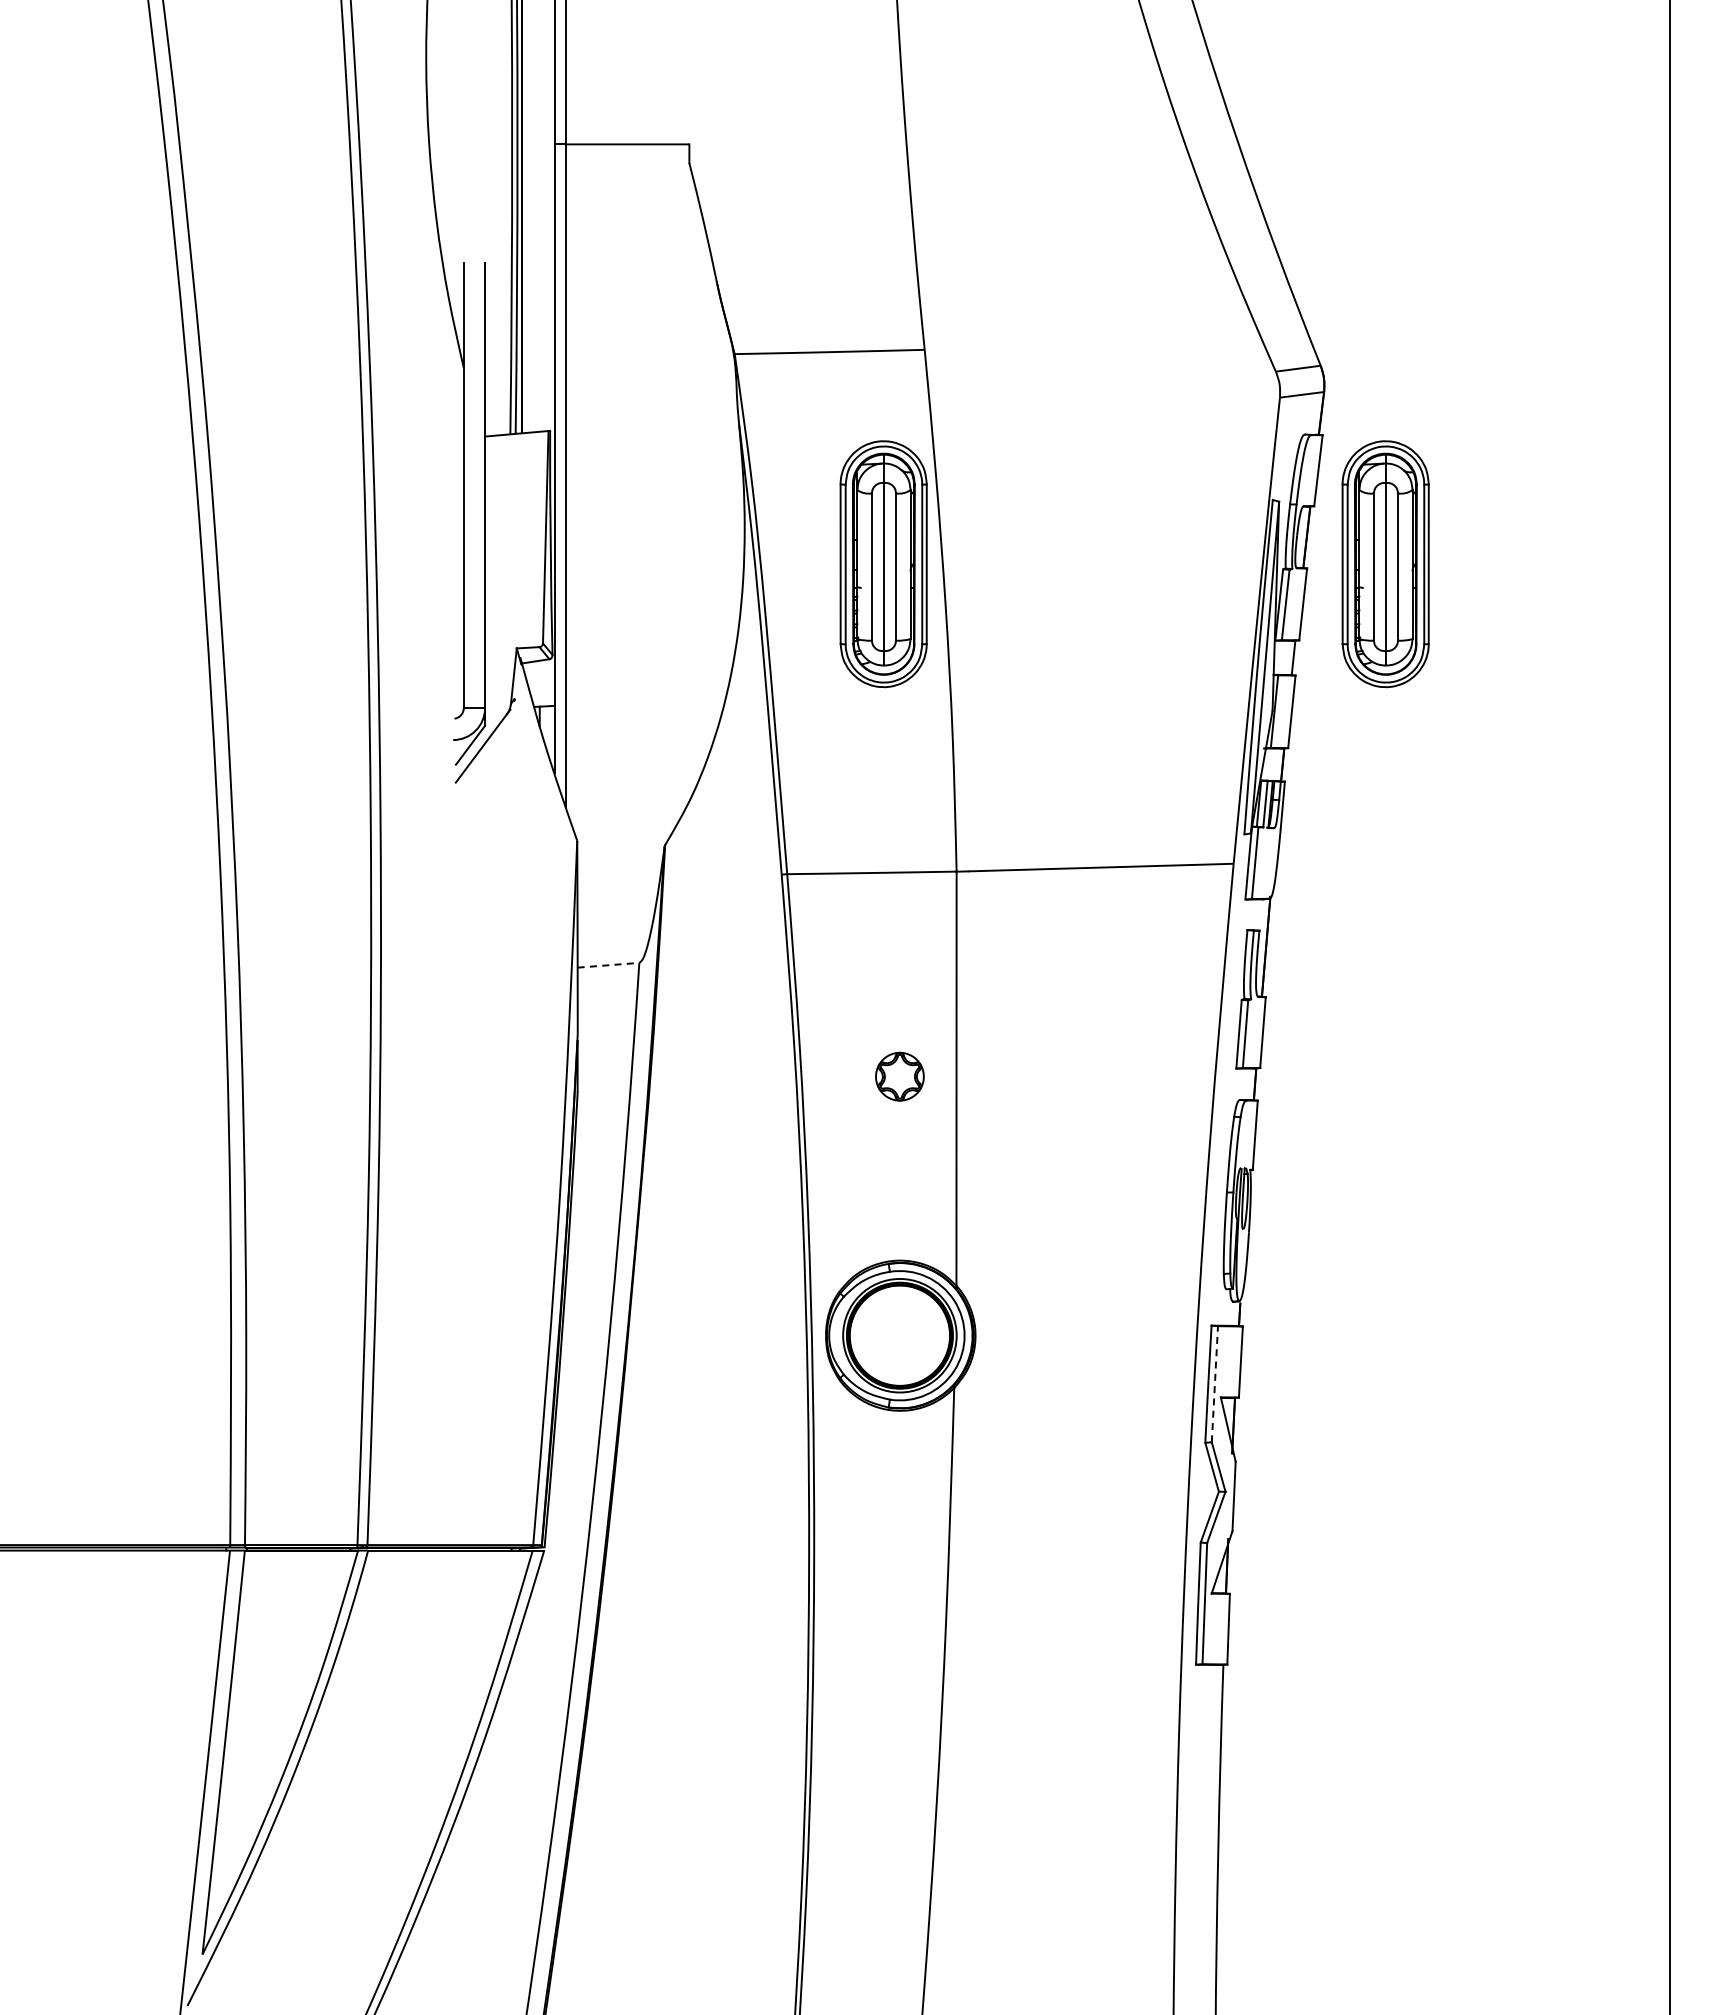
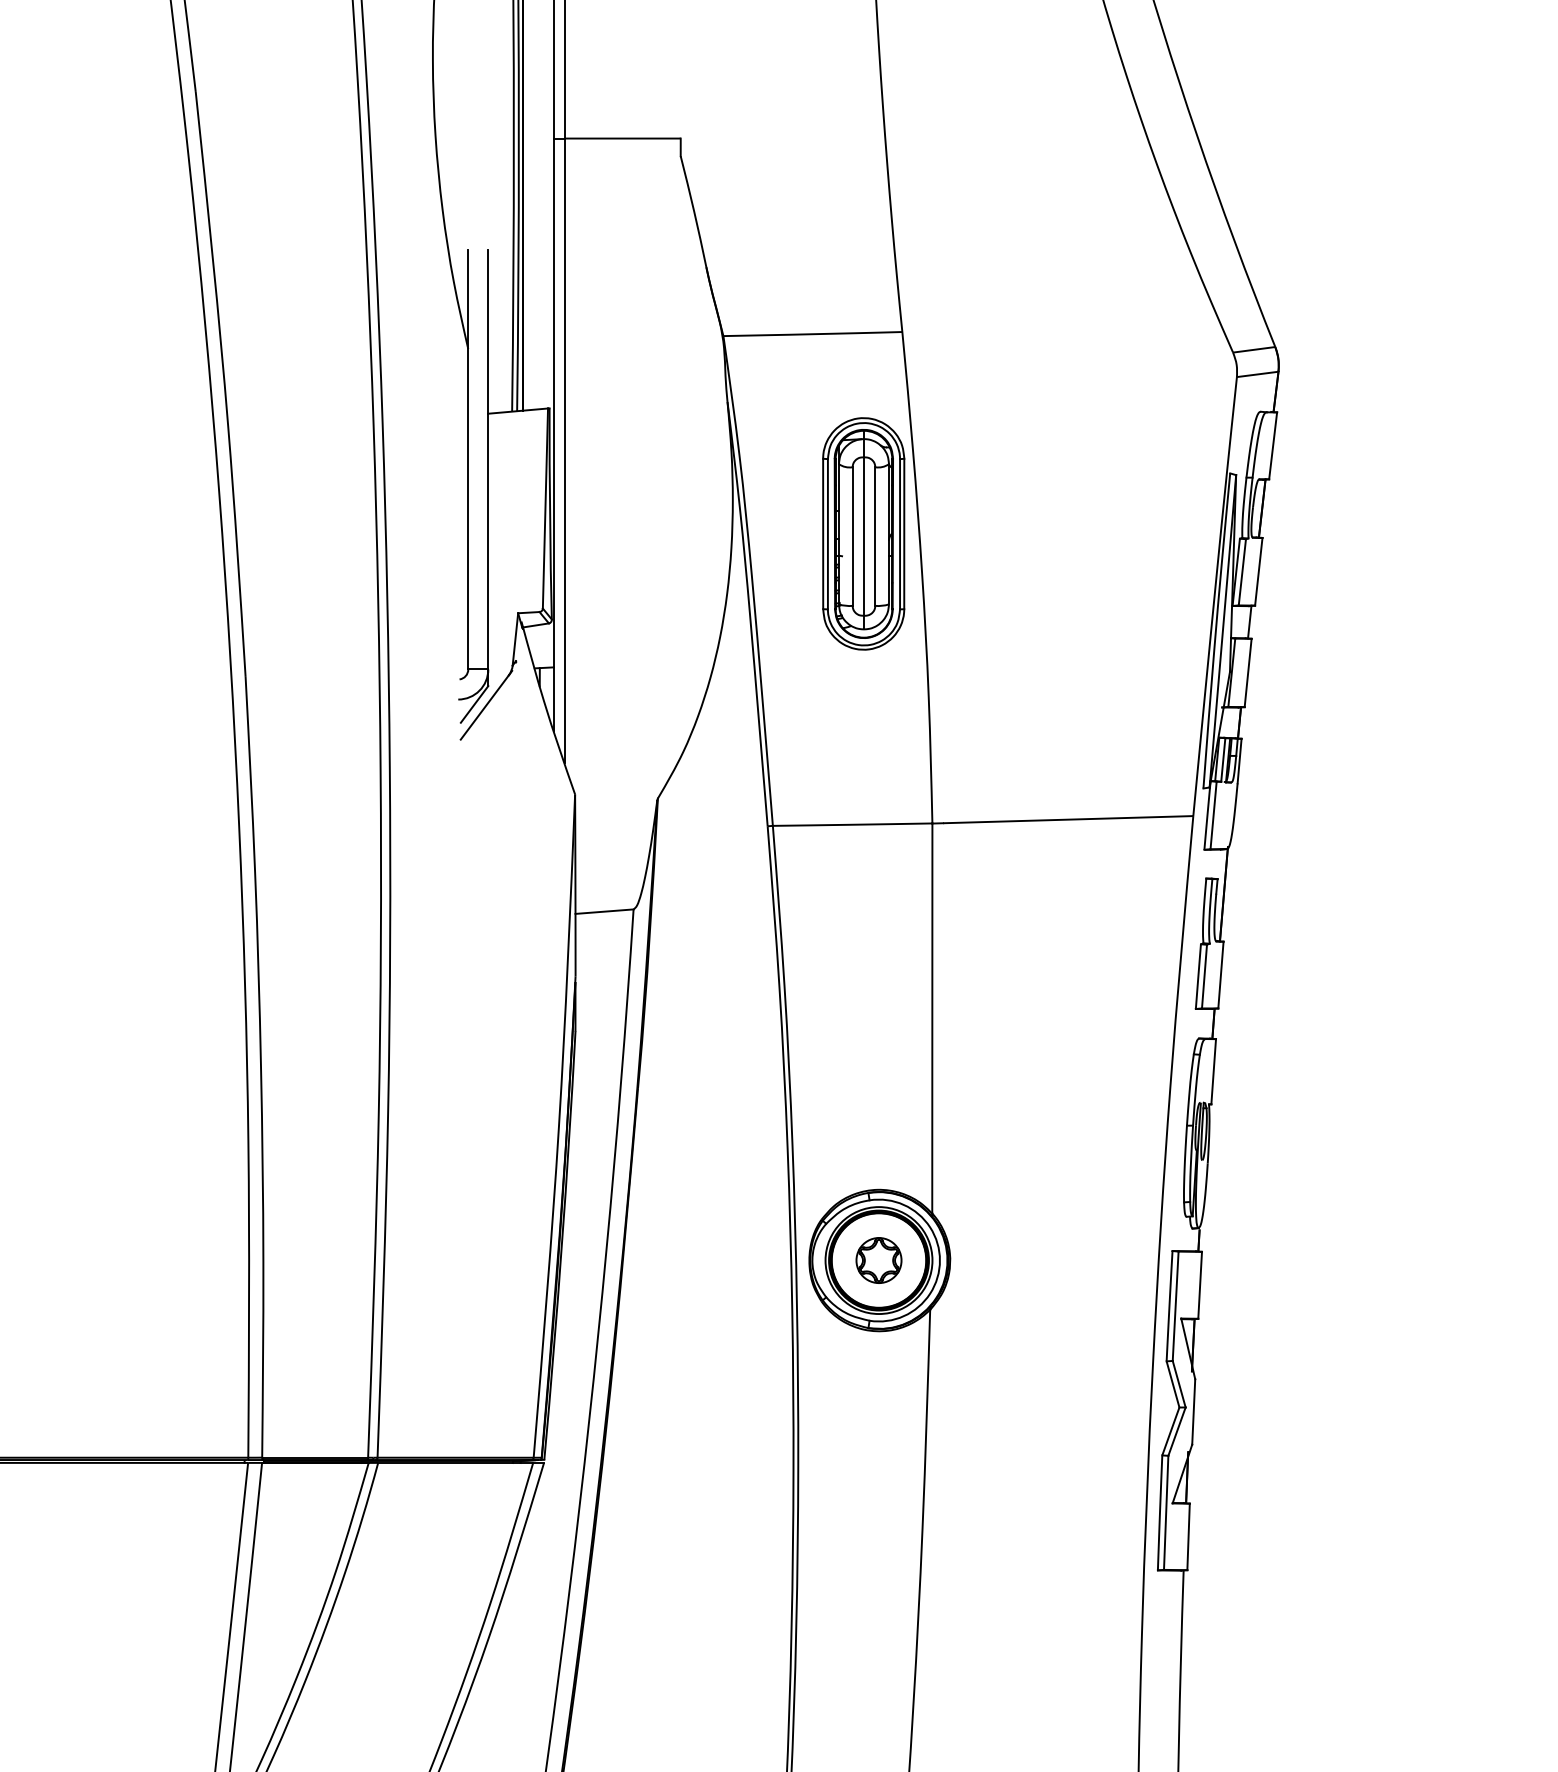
part: (1385, 564) -> (1336, 534), removed
line: (608, 965) -> (604, 911), dashed -> solid
part: (899, 1076) -> (878, 1260), moved
line: (1214, 1383) -> (1175, 1305), dashed -> solid

